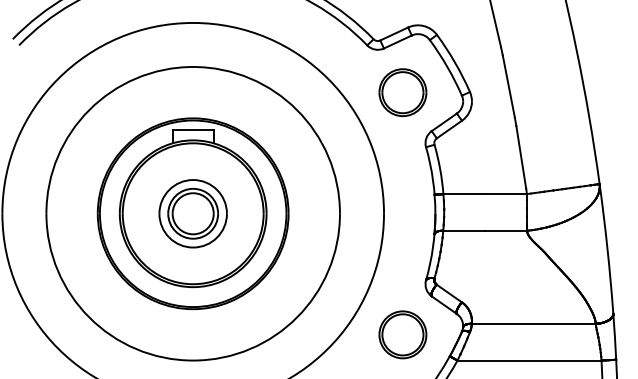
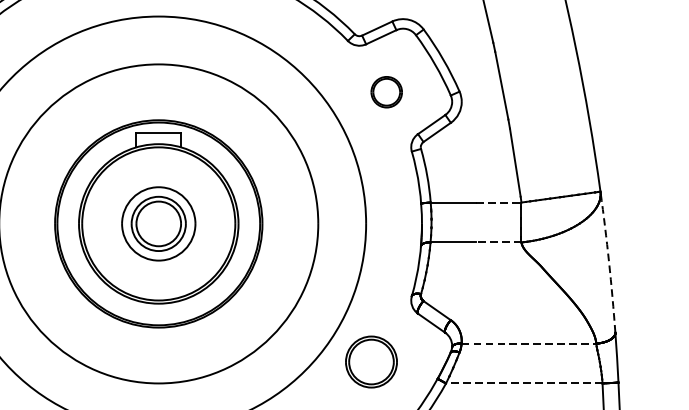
part: (402, 92) -> (386, 92), size x0.6
line: (506, 194) -> (499, 202), solid -> dashed
line: (506, 230) -> (499, 242), solid -> dashed
arc: (607, 249) -> (609, 262), solid -> dashed
line: (533, 323) -> (528, 343), solid -> dashed
part: (402, 334) -> (371, 361), moved
line: (529, 360) -> (524, 383), solid -> dashed

